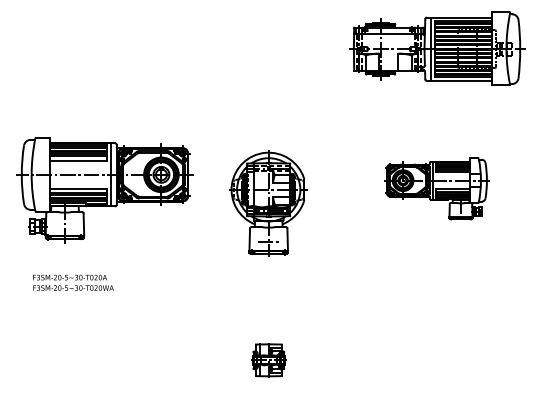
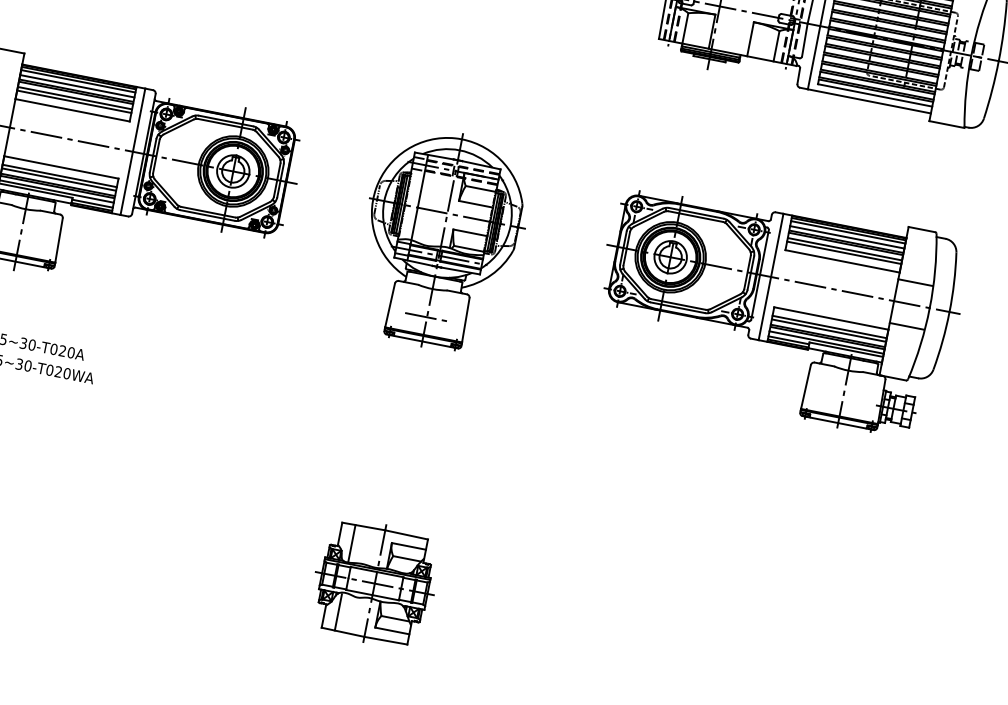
part: (436, 189) -> (776, 308), size x1.67
part: (268, 203) -> (441, 240), moved
part: (268, 360) -> (374, 584), size x1.67

